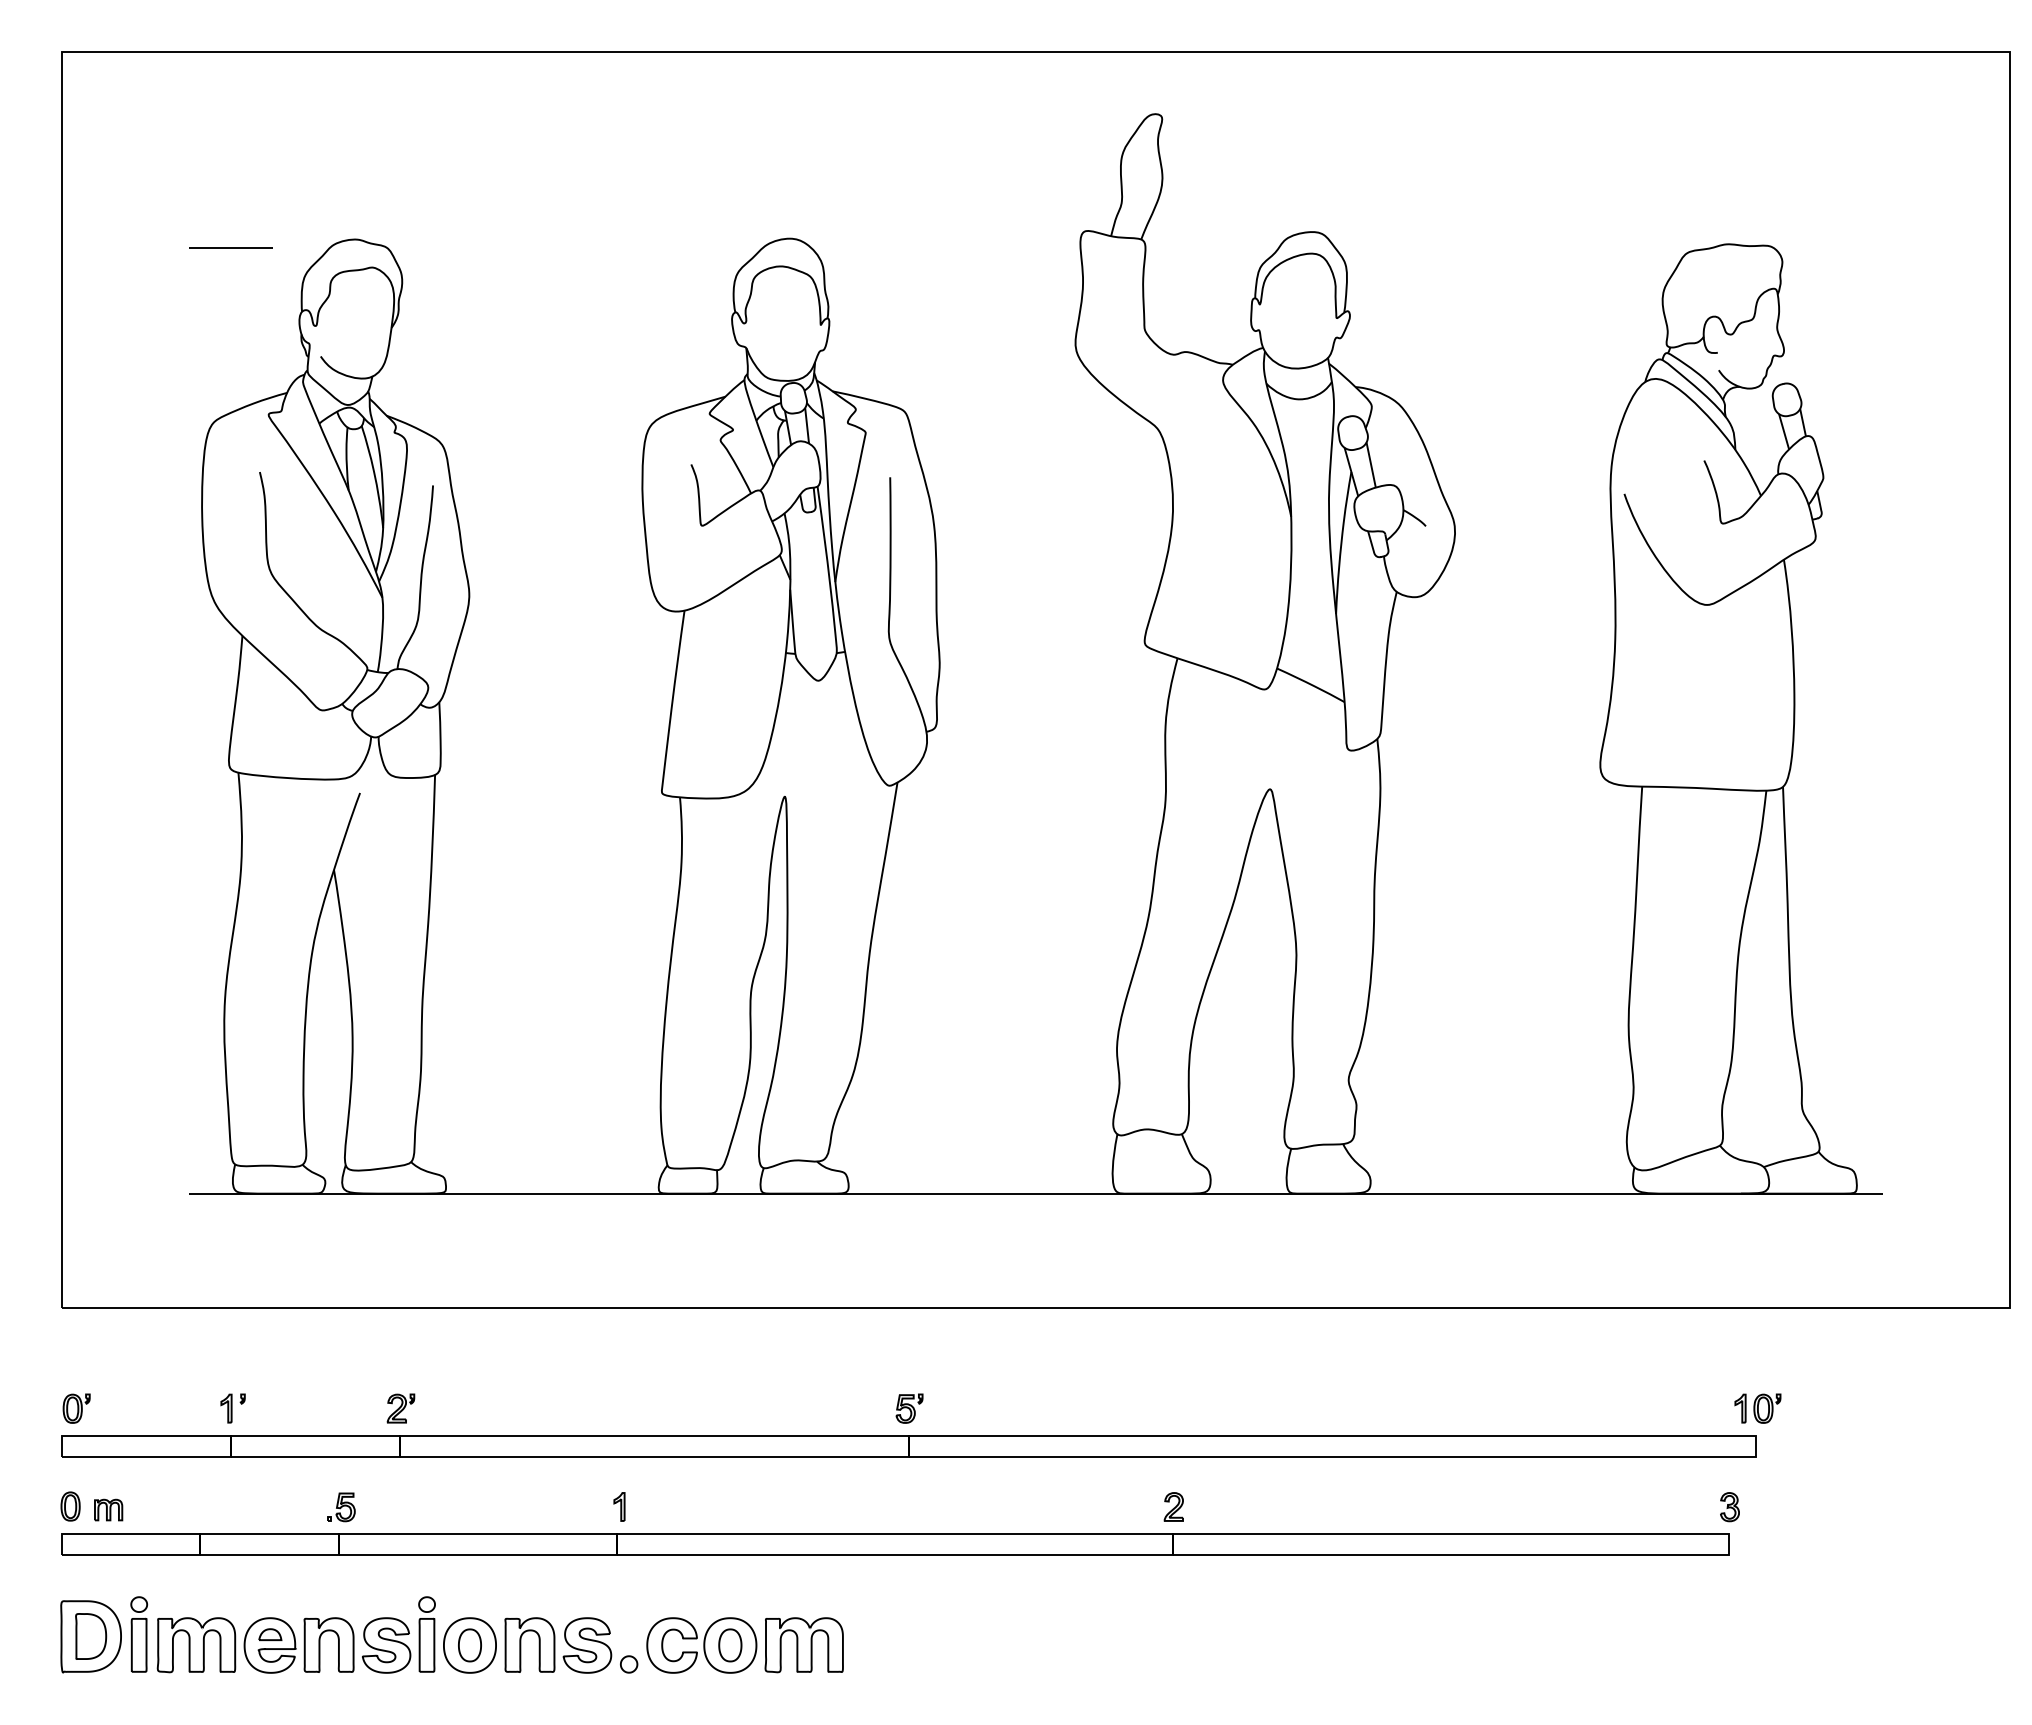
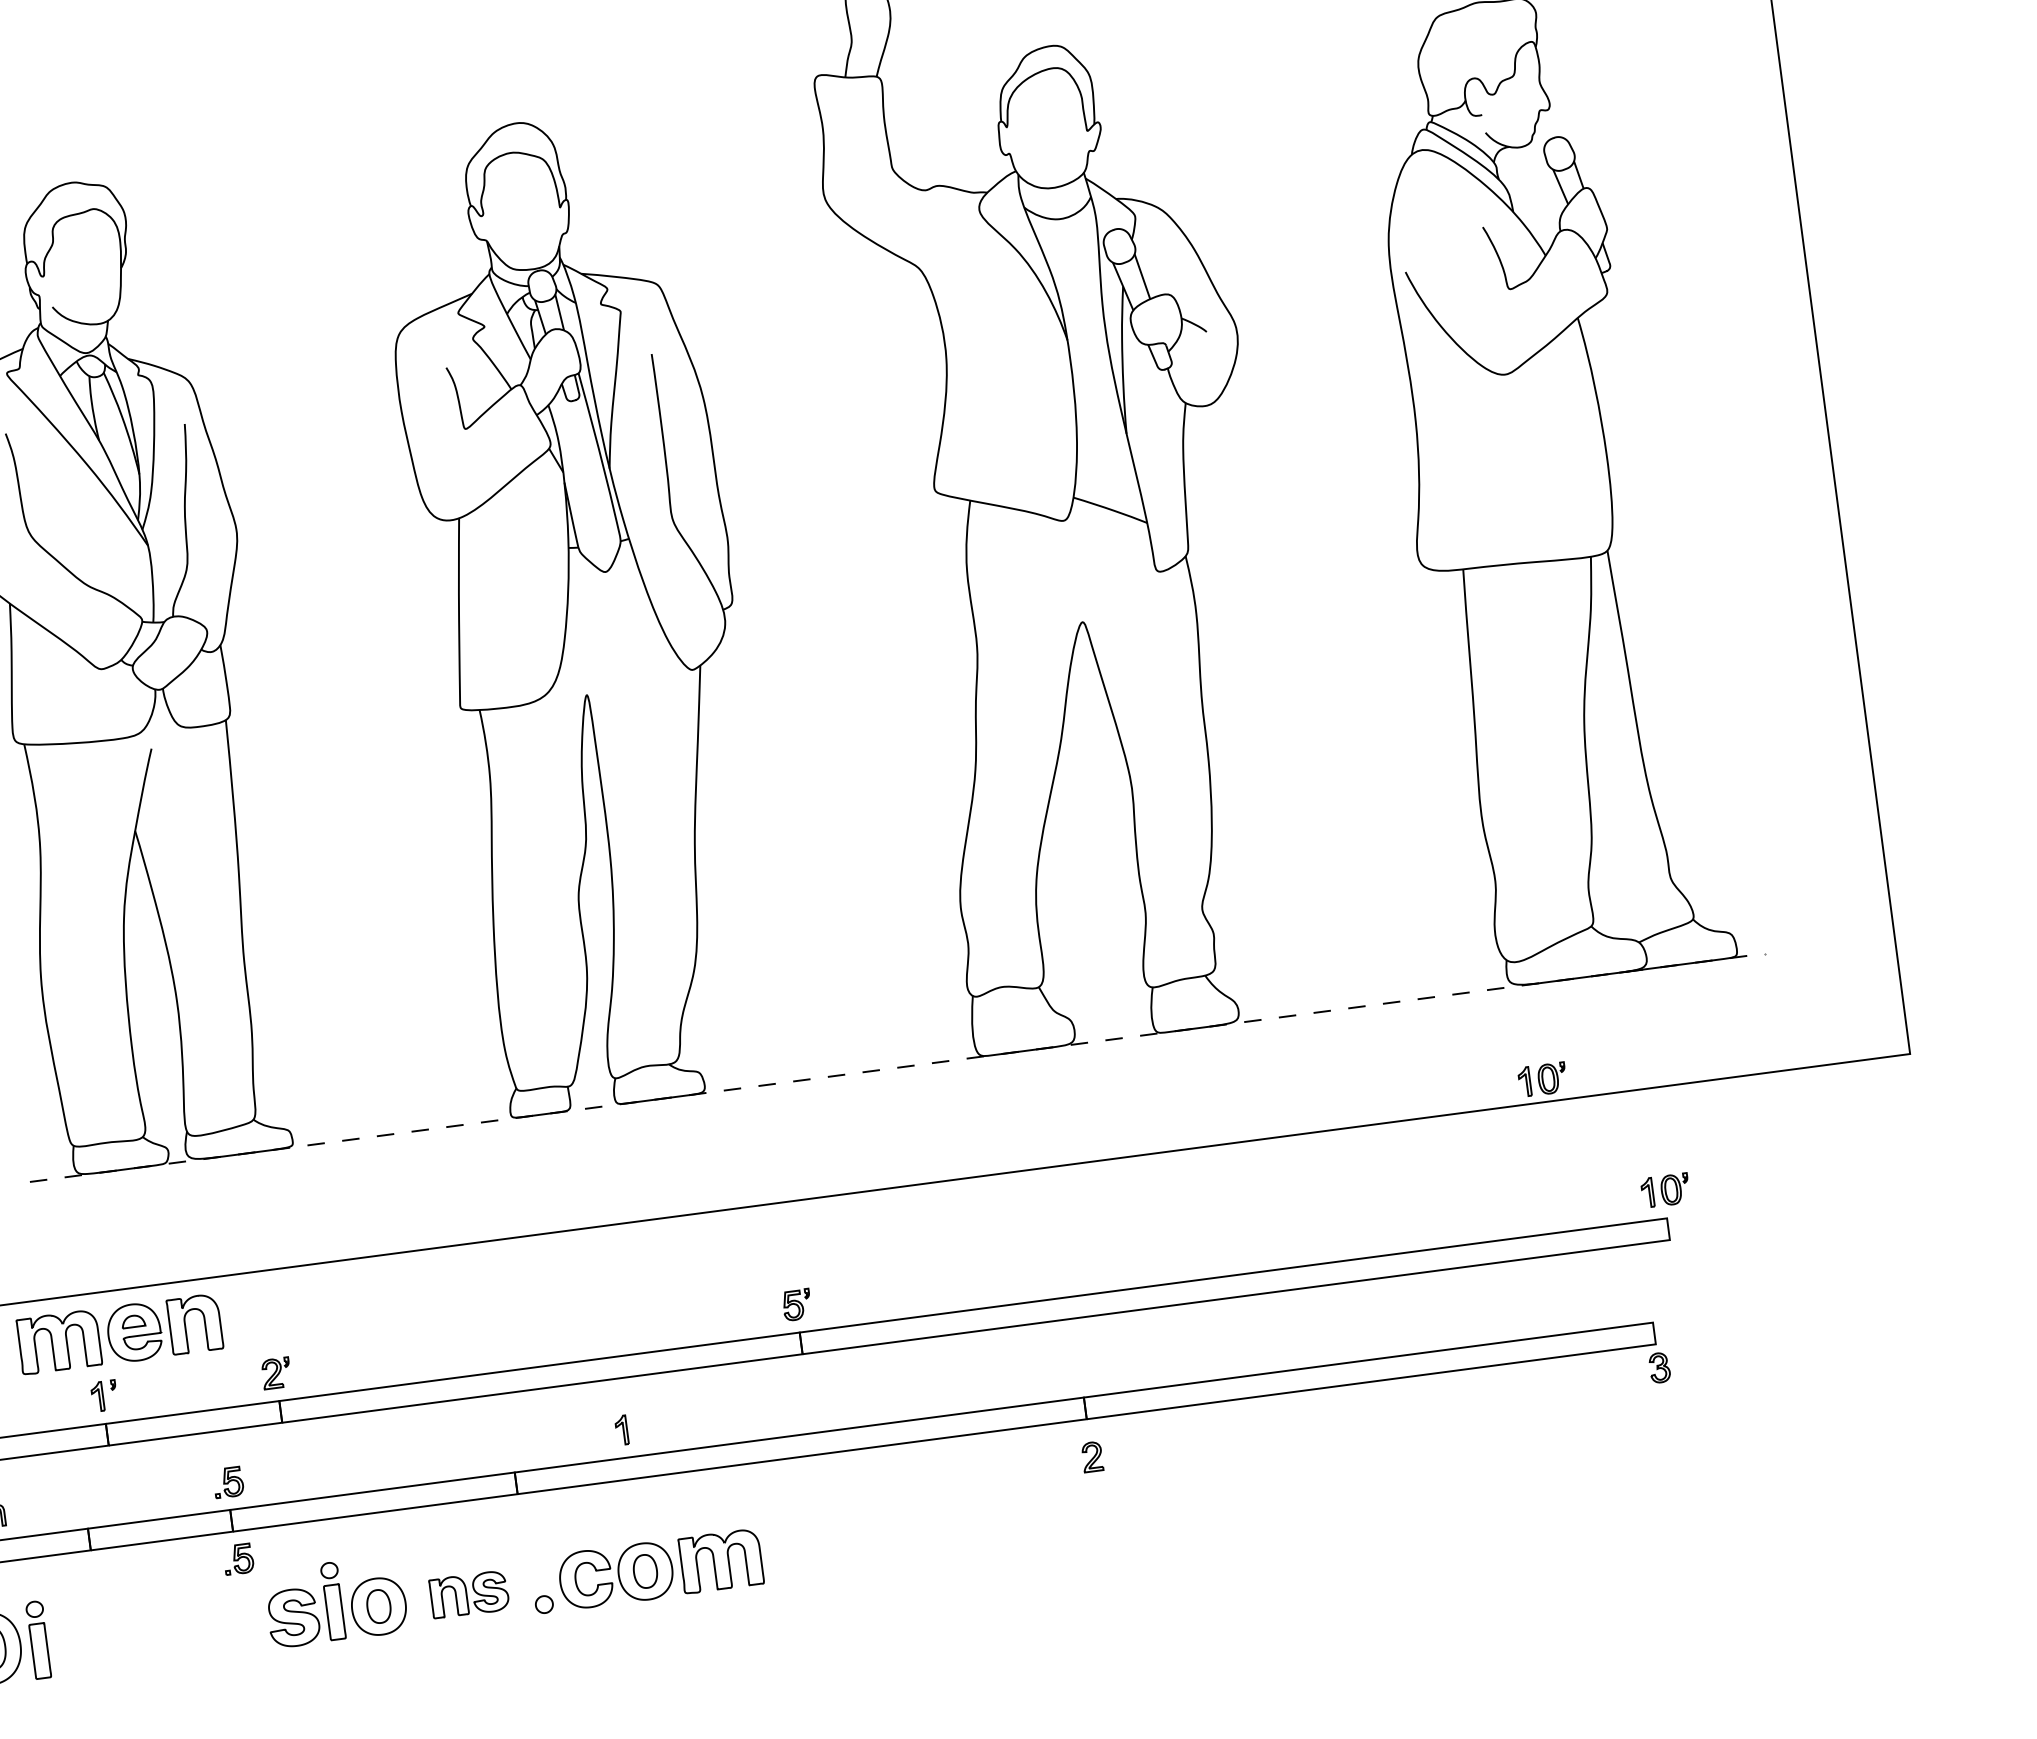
line: (1036, 1193) -> (897, 1067), solid -> dashed
part: (1653, 1286) -> (1542, 1079), added
part: (619, 1506) -> (621, 1429), moved
part: (1173, 1506) -> (1091, 1456), moved
part: (1729, 1507) -> (1659, 1368), moved
part: (341, 1582) -> (238, 1559), added
part: (255, 1645) -> (119, 1334), moved
part: (558, 1645) -> (469, 1594), size x0.7

